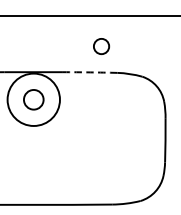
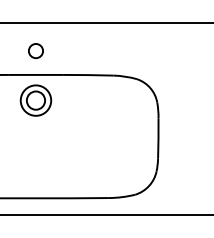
circle: (101, 45) -> (35, 50), moved
arc: (90, 72) -> (88, 75), dashed -> solid
circle: (33, 99) -> (35, 100), size x0.62

